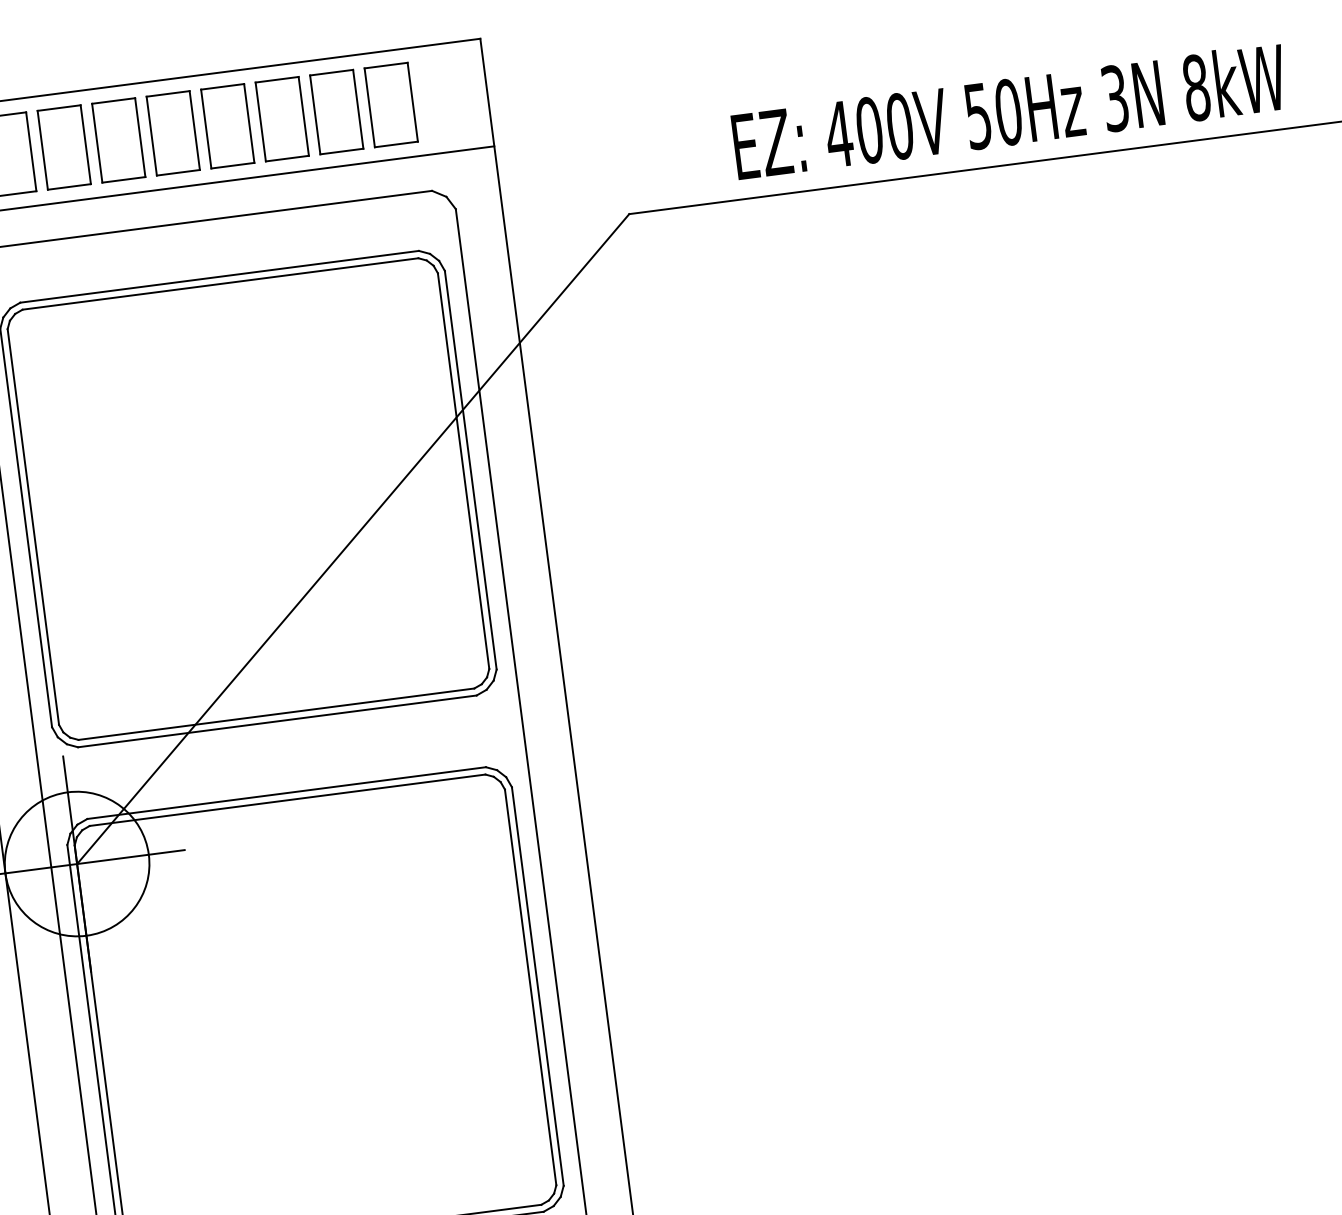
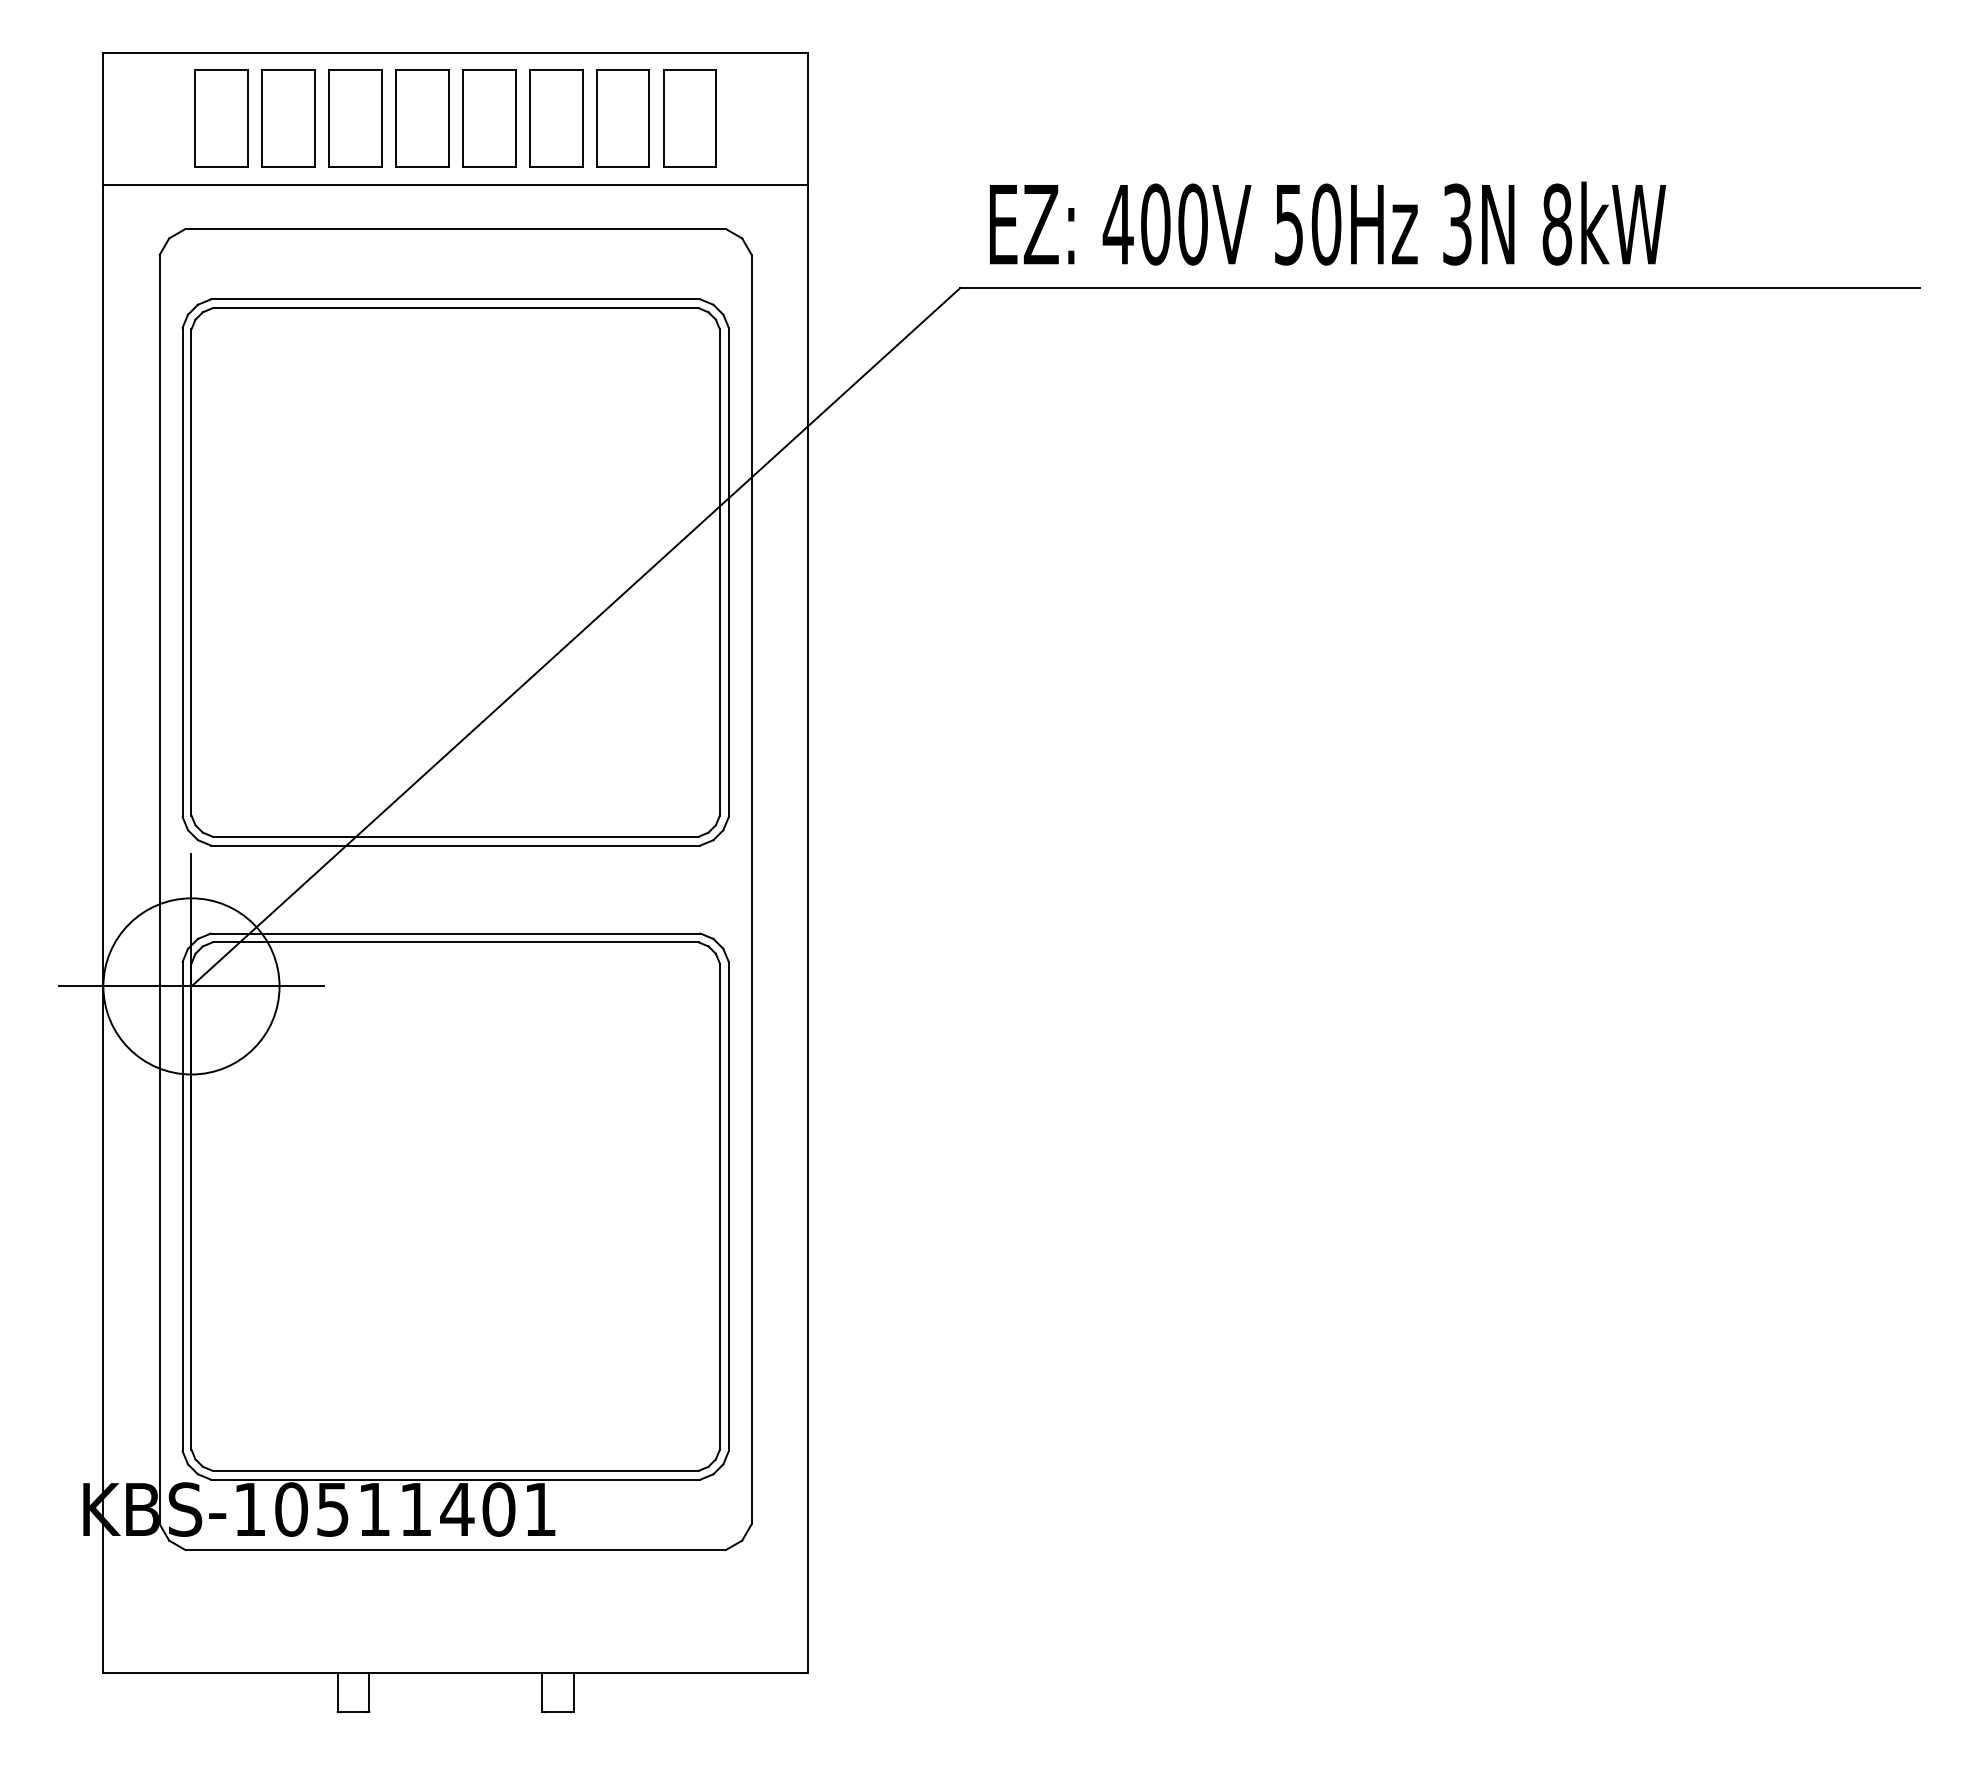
text: (1010, 111) -> (1328, 223), moved

